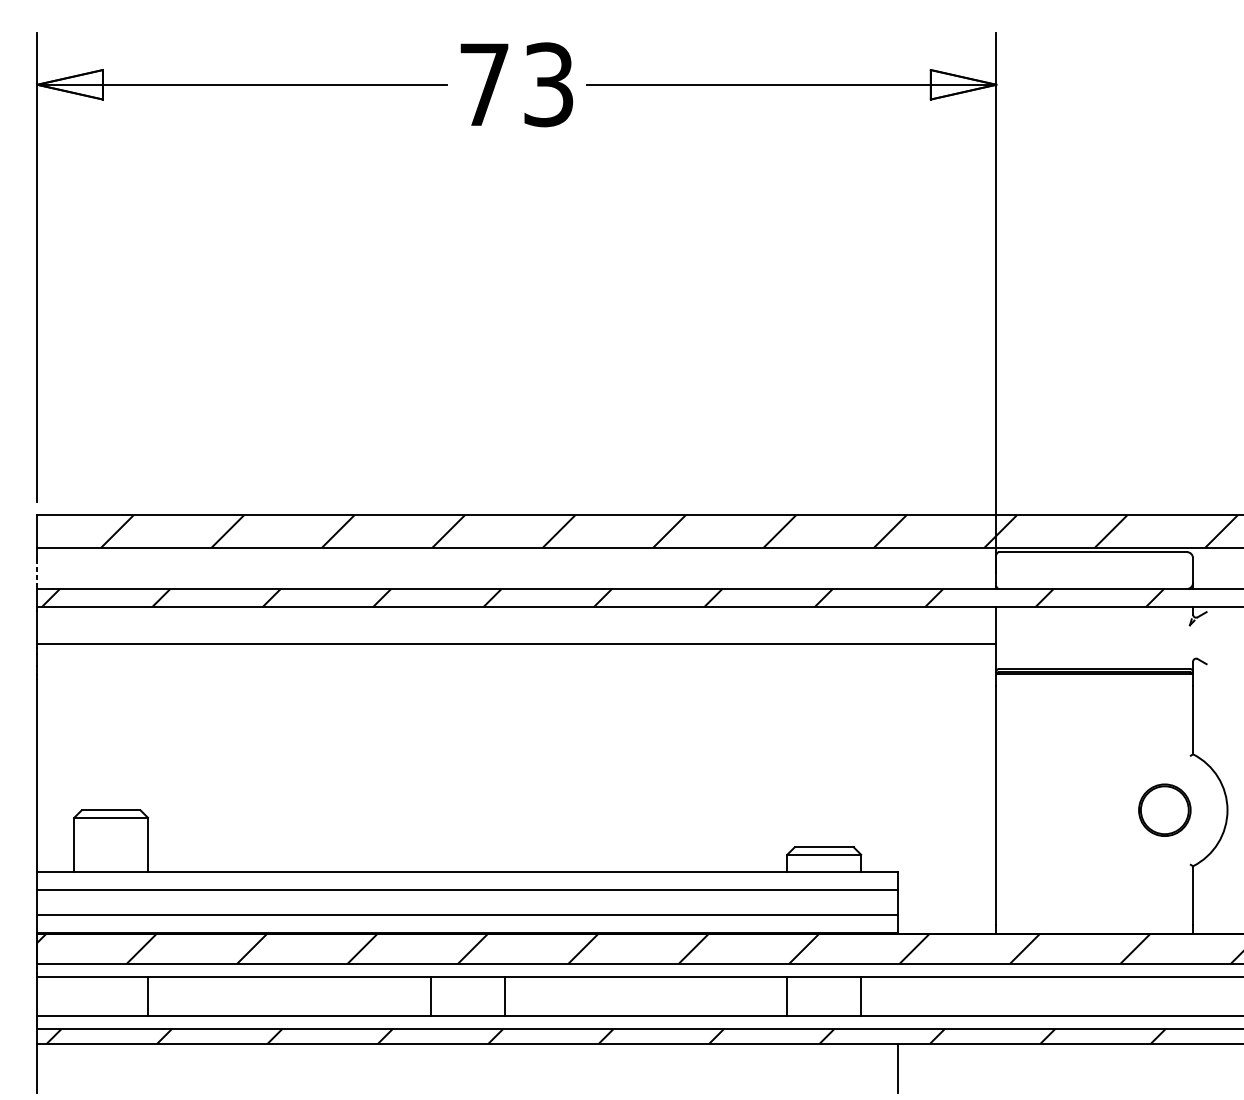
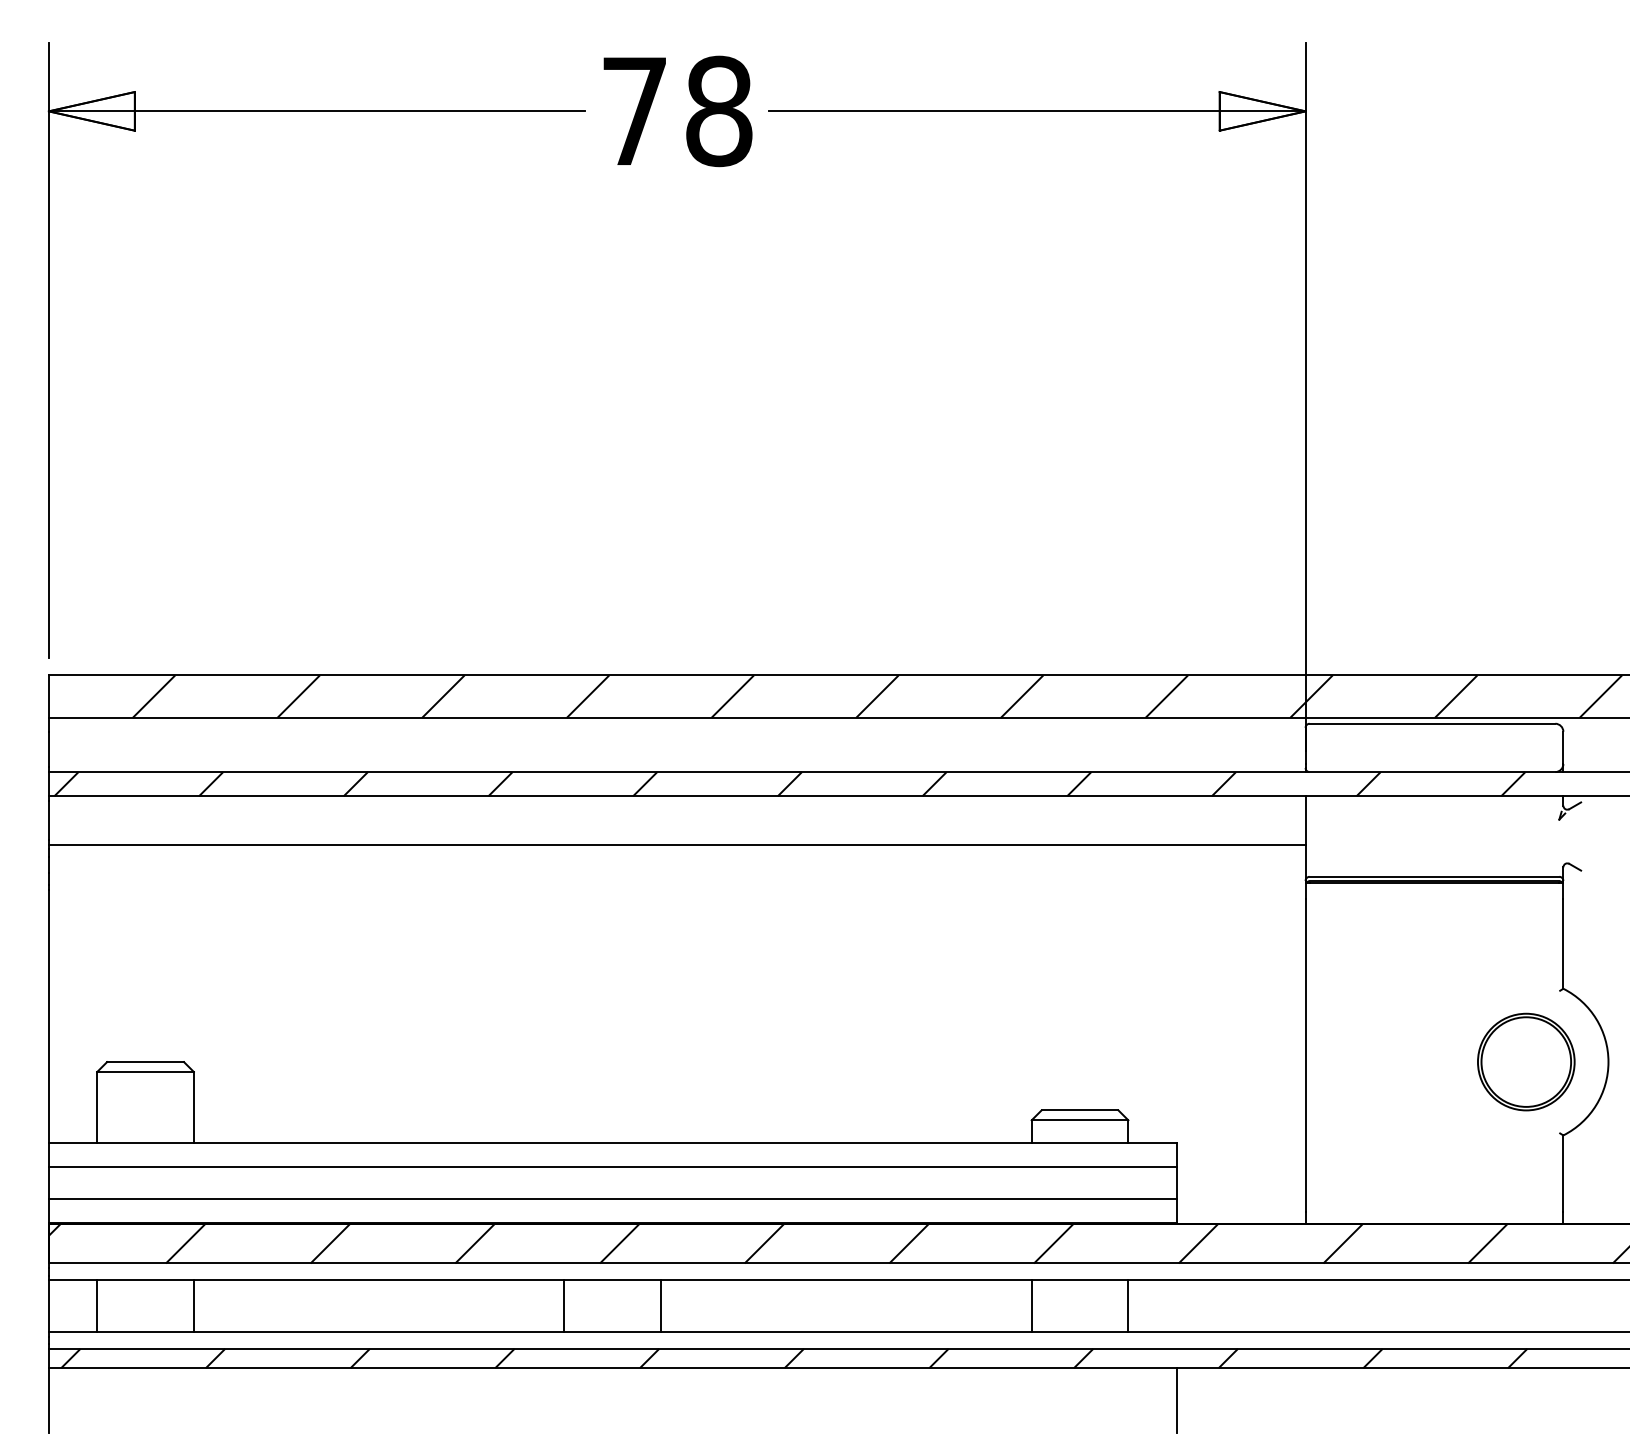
text: (549, 84) -> (719, 111), 73 -> 78
line: (37, 571) -> (48, 749), dashed -> solid
part: (1164, 809) -> (1526, 1061), size x1.43
line: (74, 996) -> (97, 1305), added

